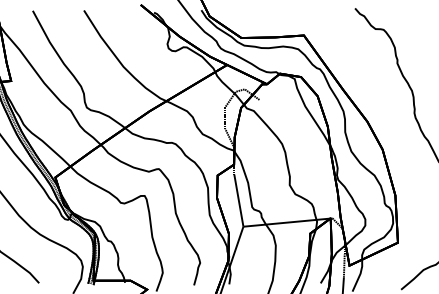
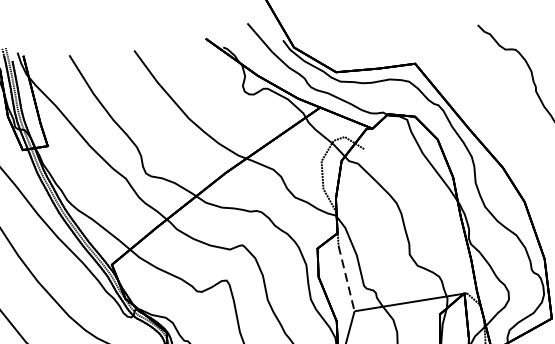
line: (238, 201) -> (346, 279), solid -> dashed

